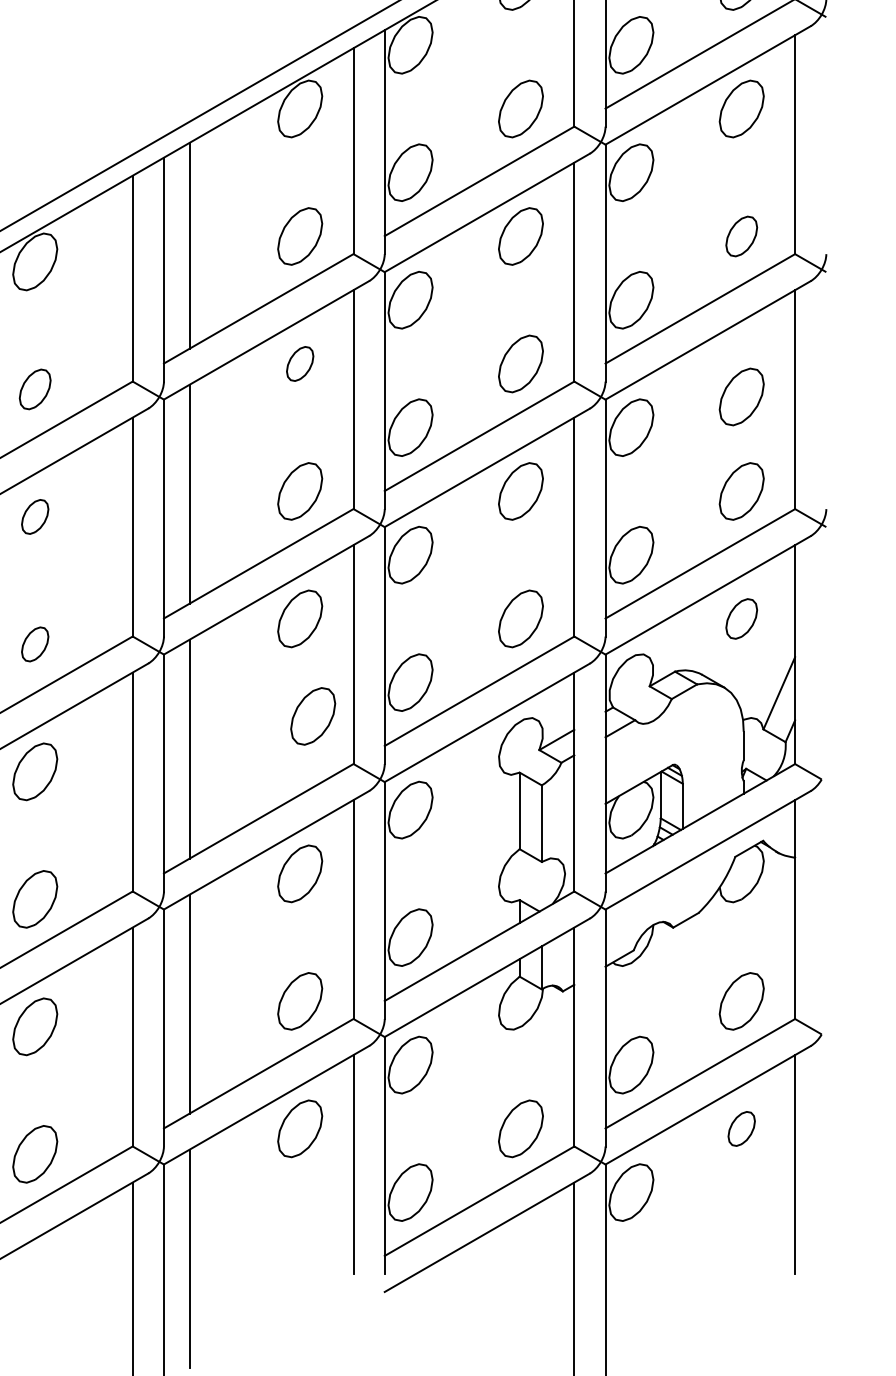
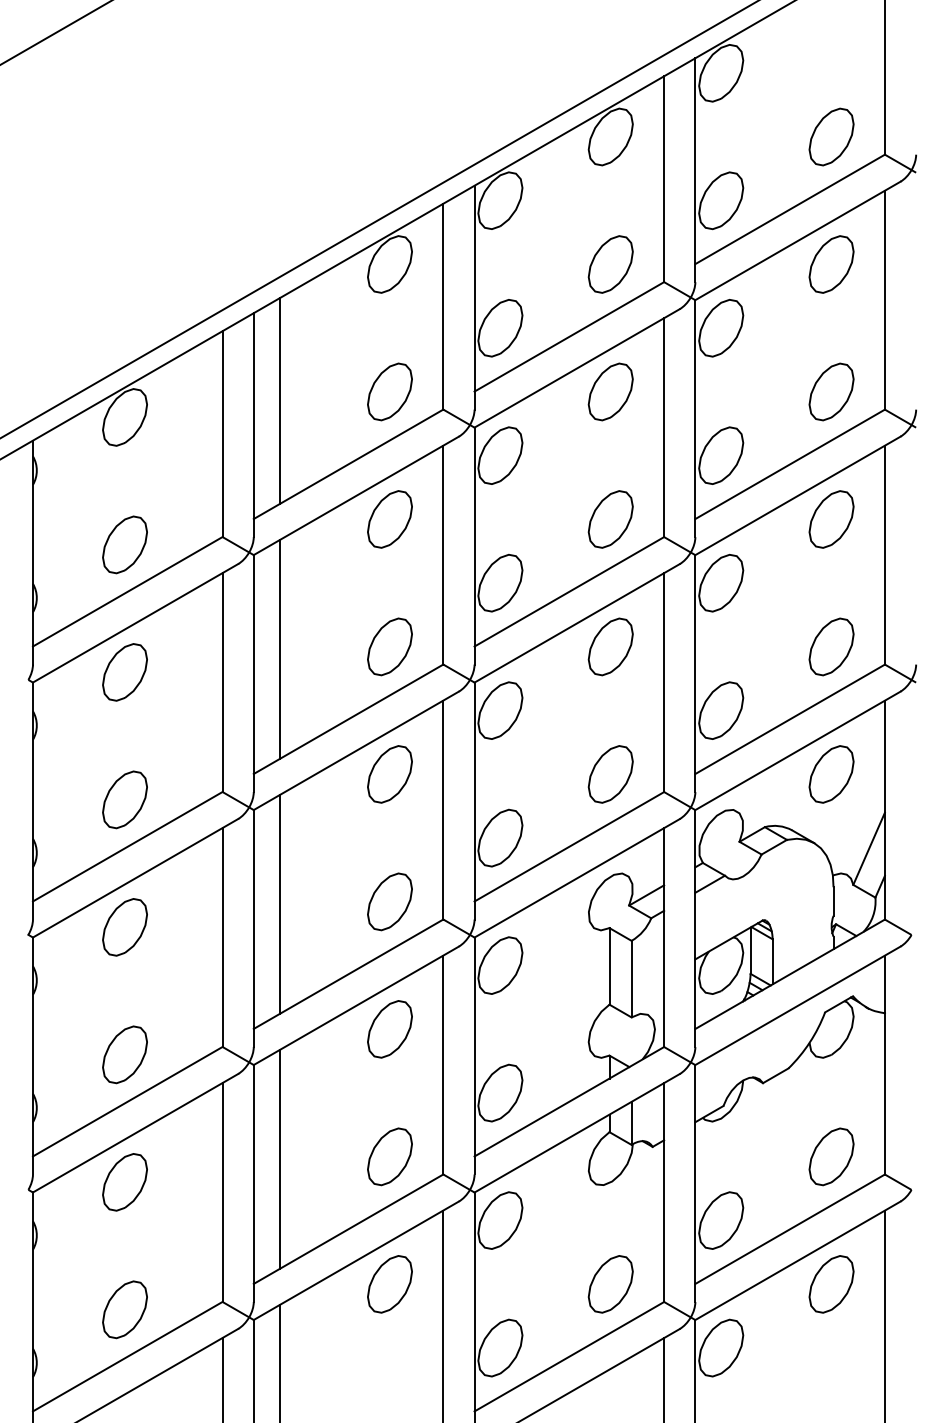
part: (741, 236) -> (831, 391), size x1.43
part: (299, 364) -> (389, 519), size x1.67
part: (34, 389) -> (124, 544), size x1.43
part: (741, 397) -> (831, 519), moved
part: (34, 517) -> (124, 672), size x1.67
part: (741, 619) -> (831, 774), size x1.43
part: (34, 644) -> (124, 799), size x1.67
part: (312, 716) -> (389, 901), moved
part: (741, 1129) -> (831, 1284), size x1.67

